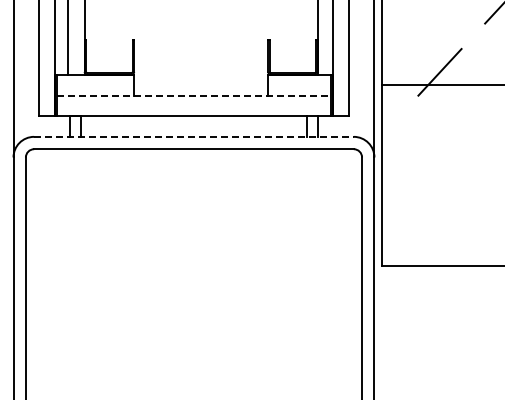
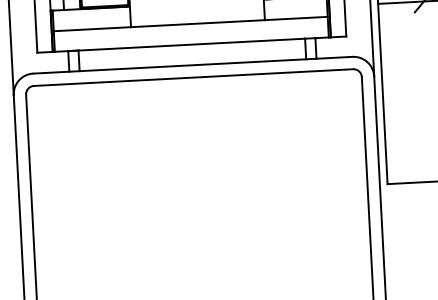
line: (194, 95) -> (191, 23), dashed -> solid
line: (193, 136) -> (192, 64), dashed -> solid

